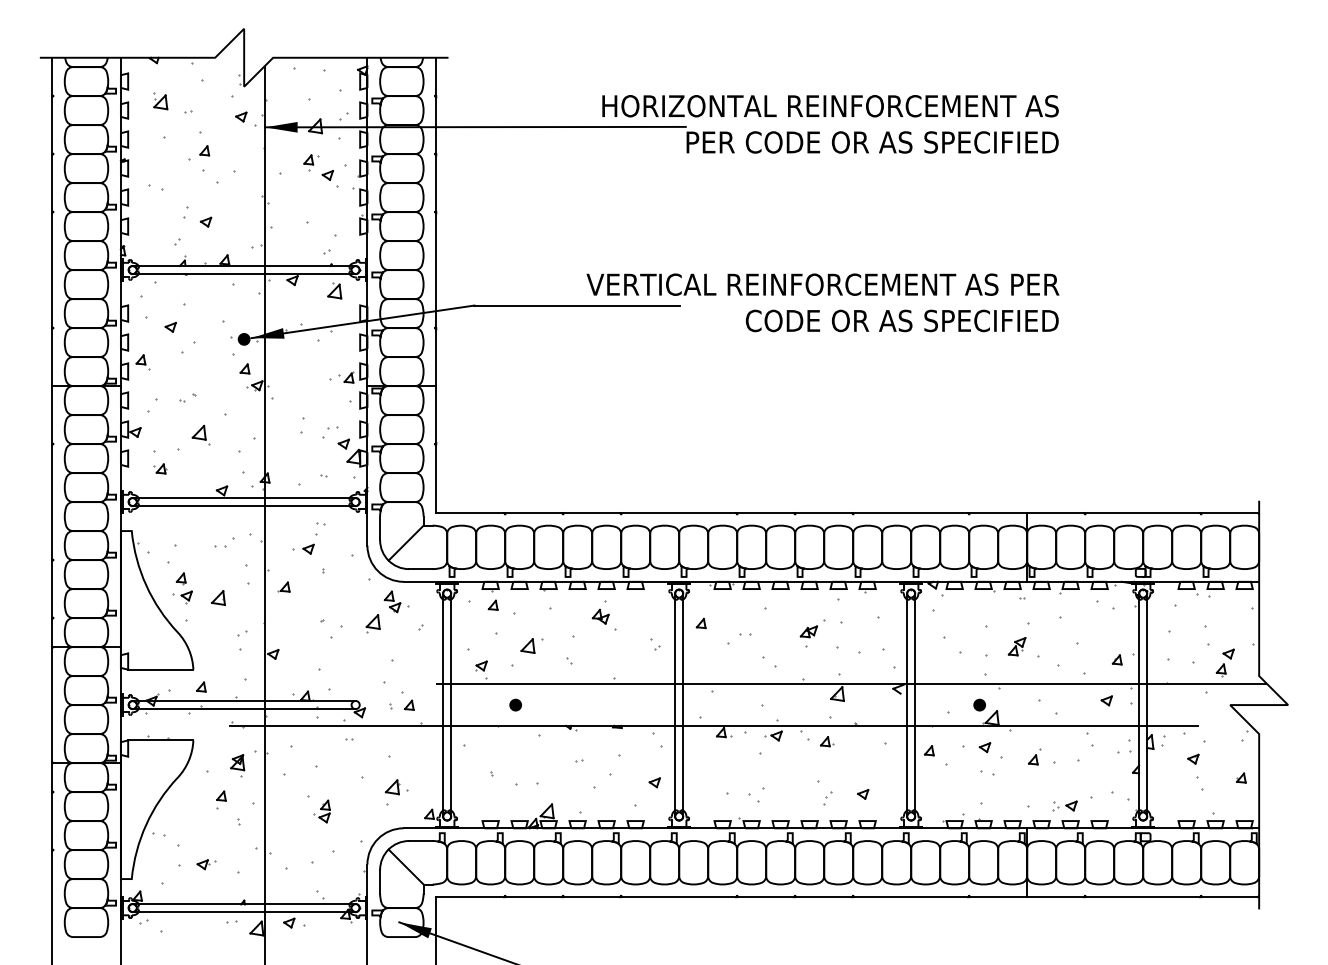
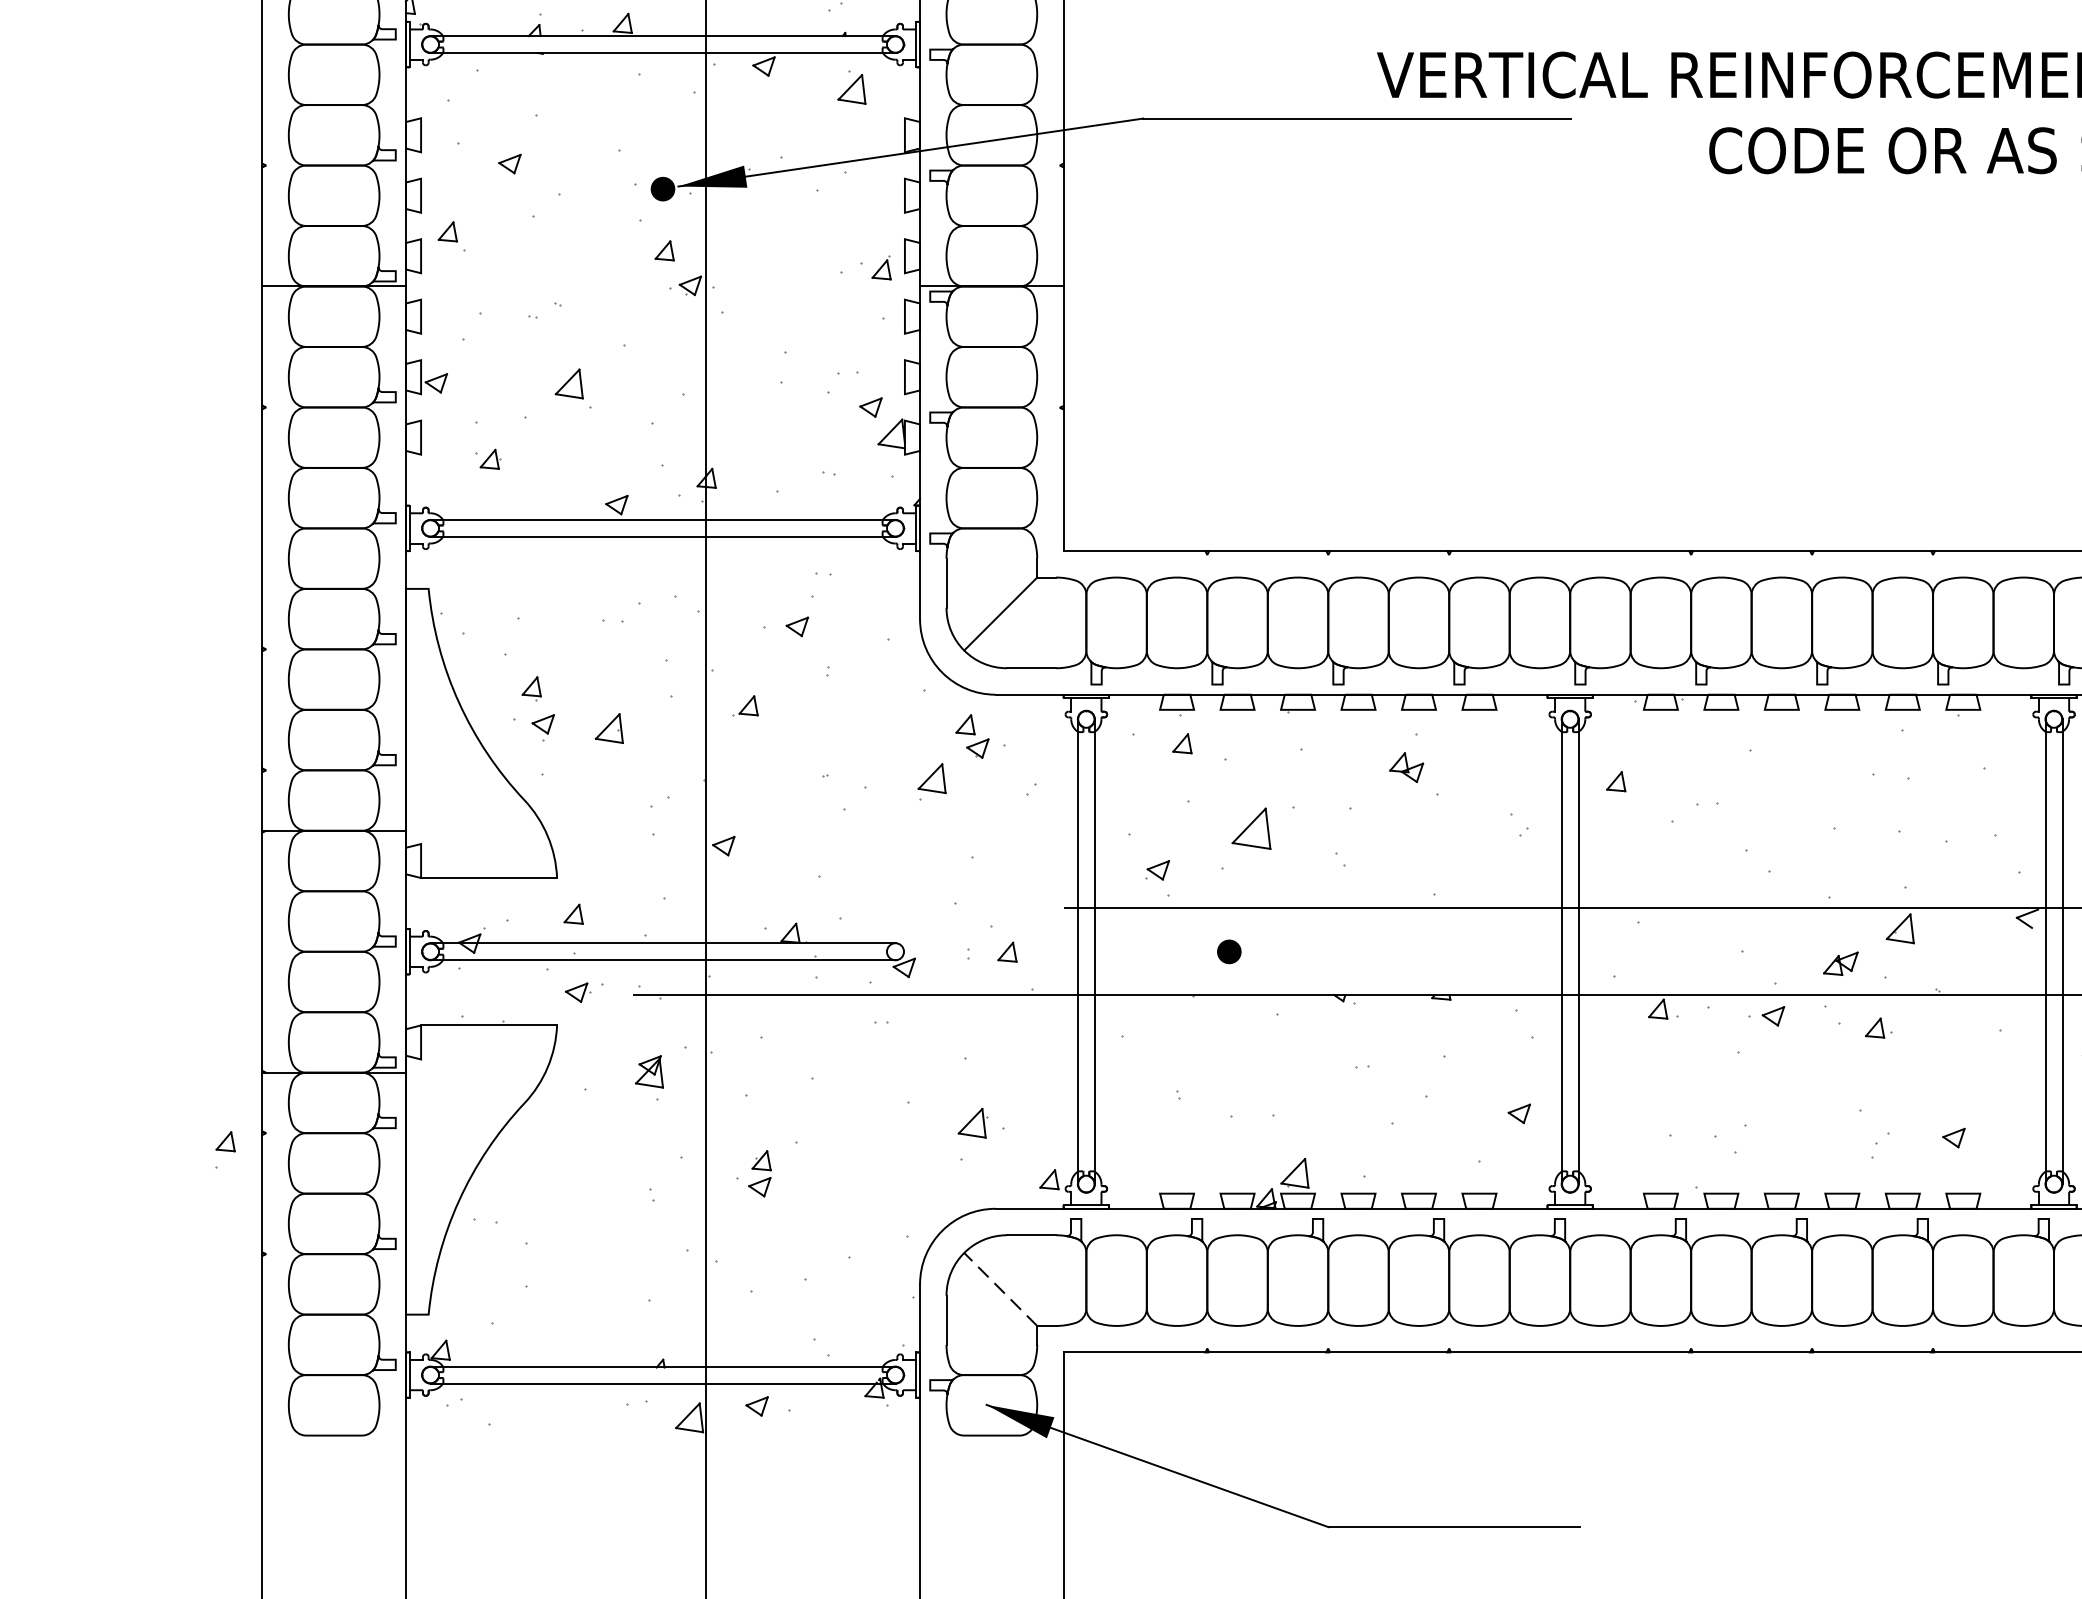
part: (808, 631) -> (1839, 963), moved
part: (531, 645) -> (1262, 827), size x1.4
part: (221, 799) -> (225, 1148), moved
part: (321, 811) -> (753, 1173), moved
part: (206, 864) -> (584, 992), moved
line: (406, 867) -> (1001, 1290), solid -> dashed

